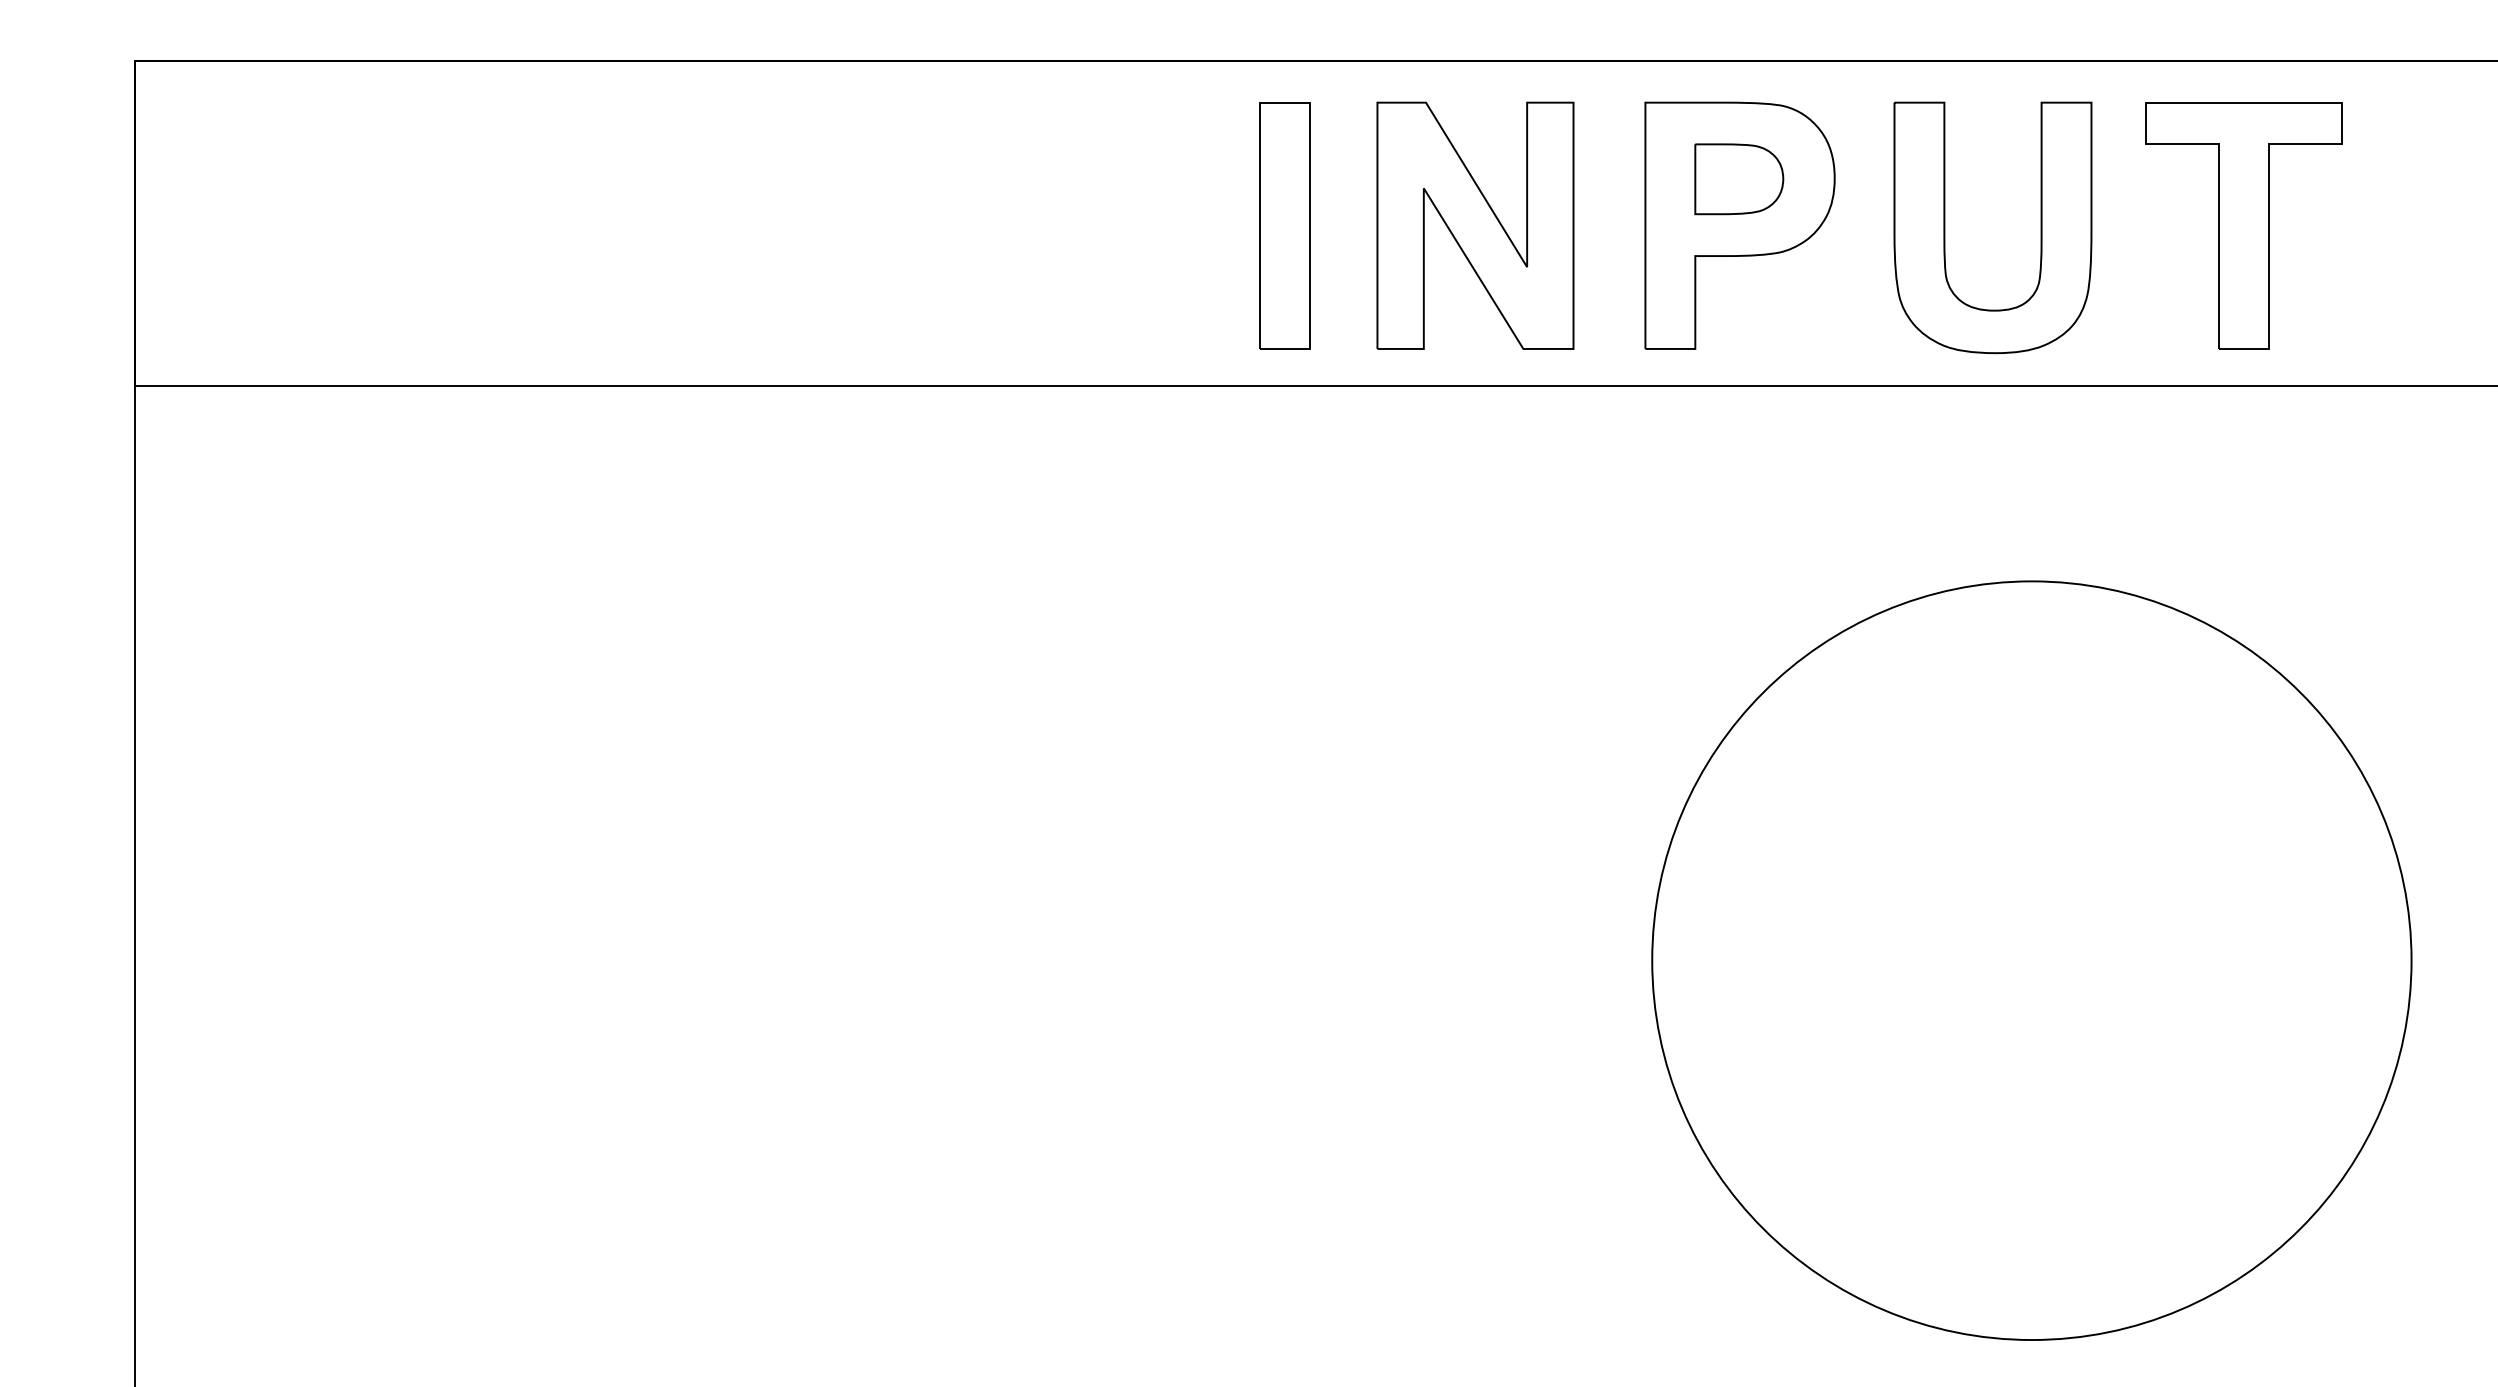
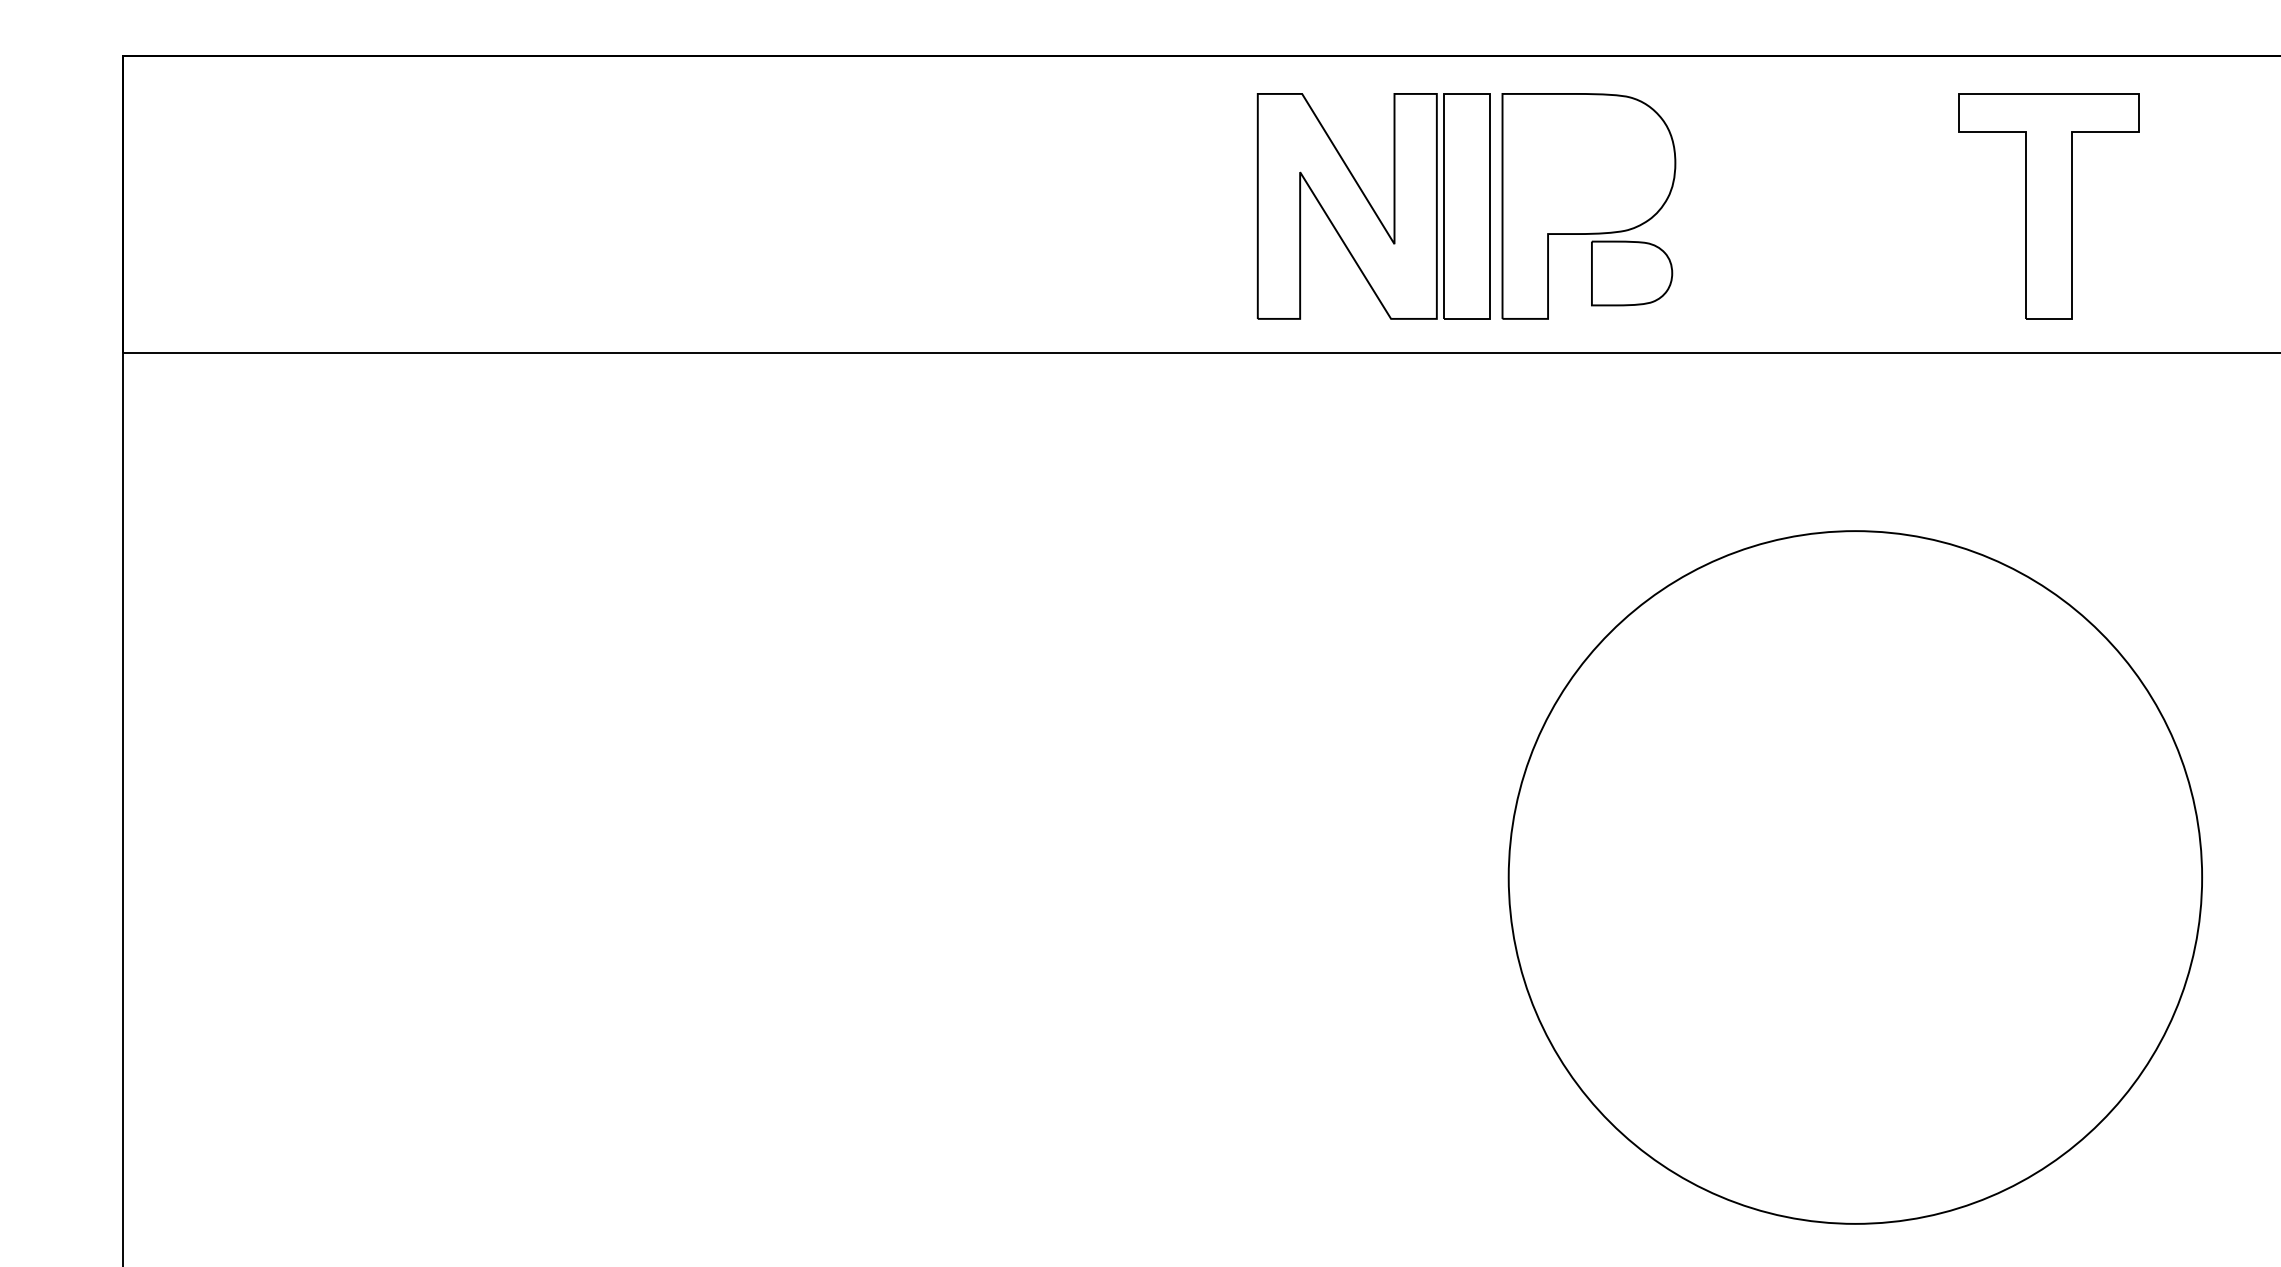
part: (1739, 179) -> (1632, 273), moved
part: (1284, 225) -> (1466, 206), moved
part: (1945, 227) -> (1776, 207), removed

